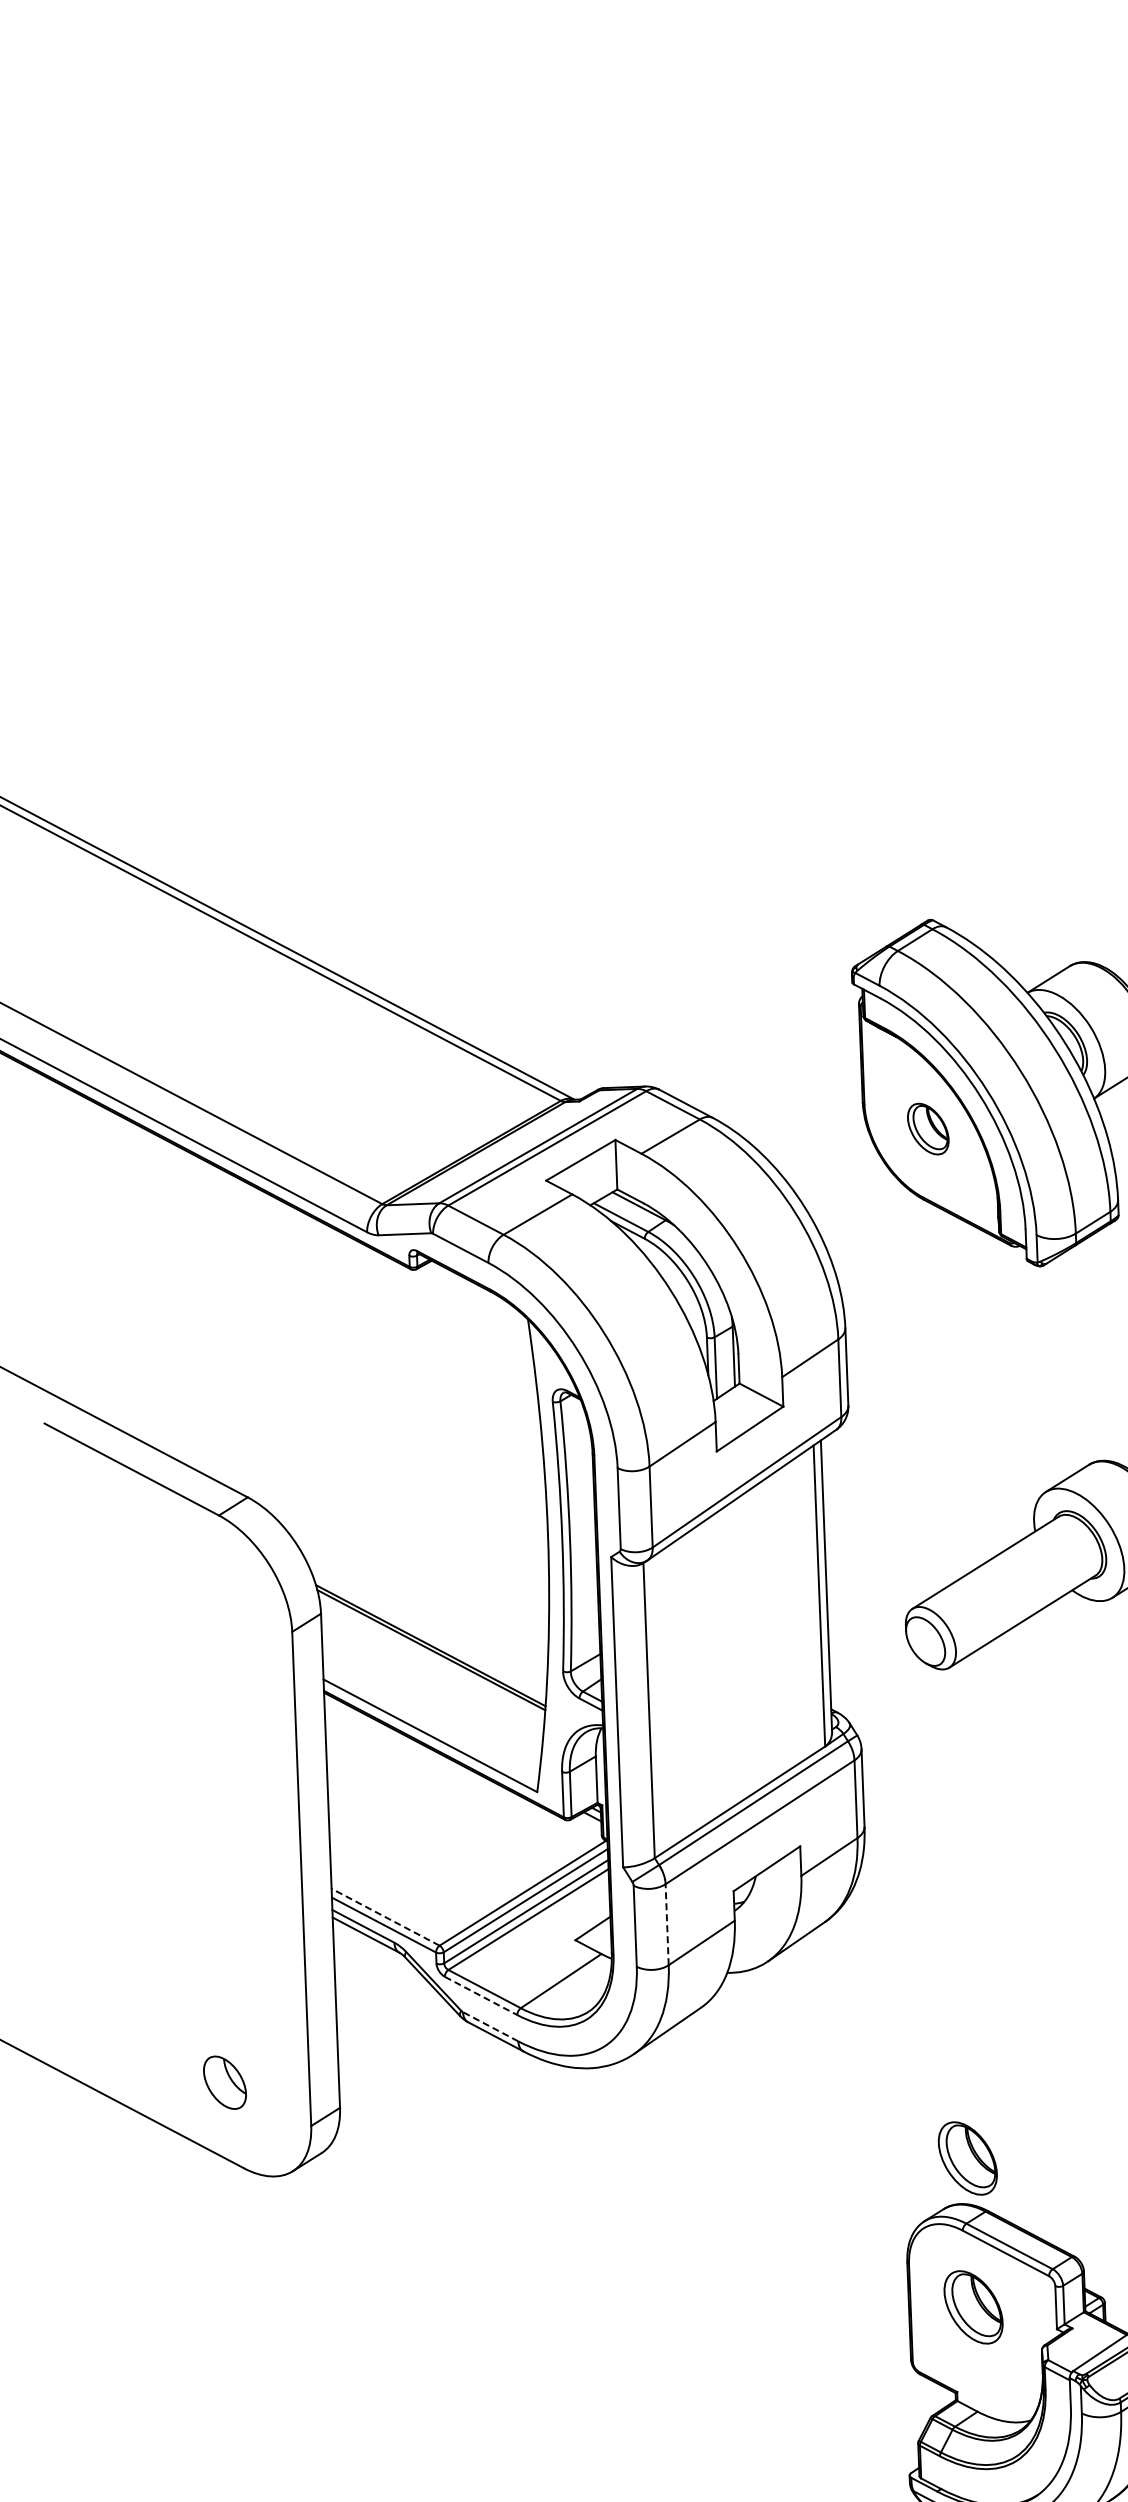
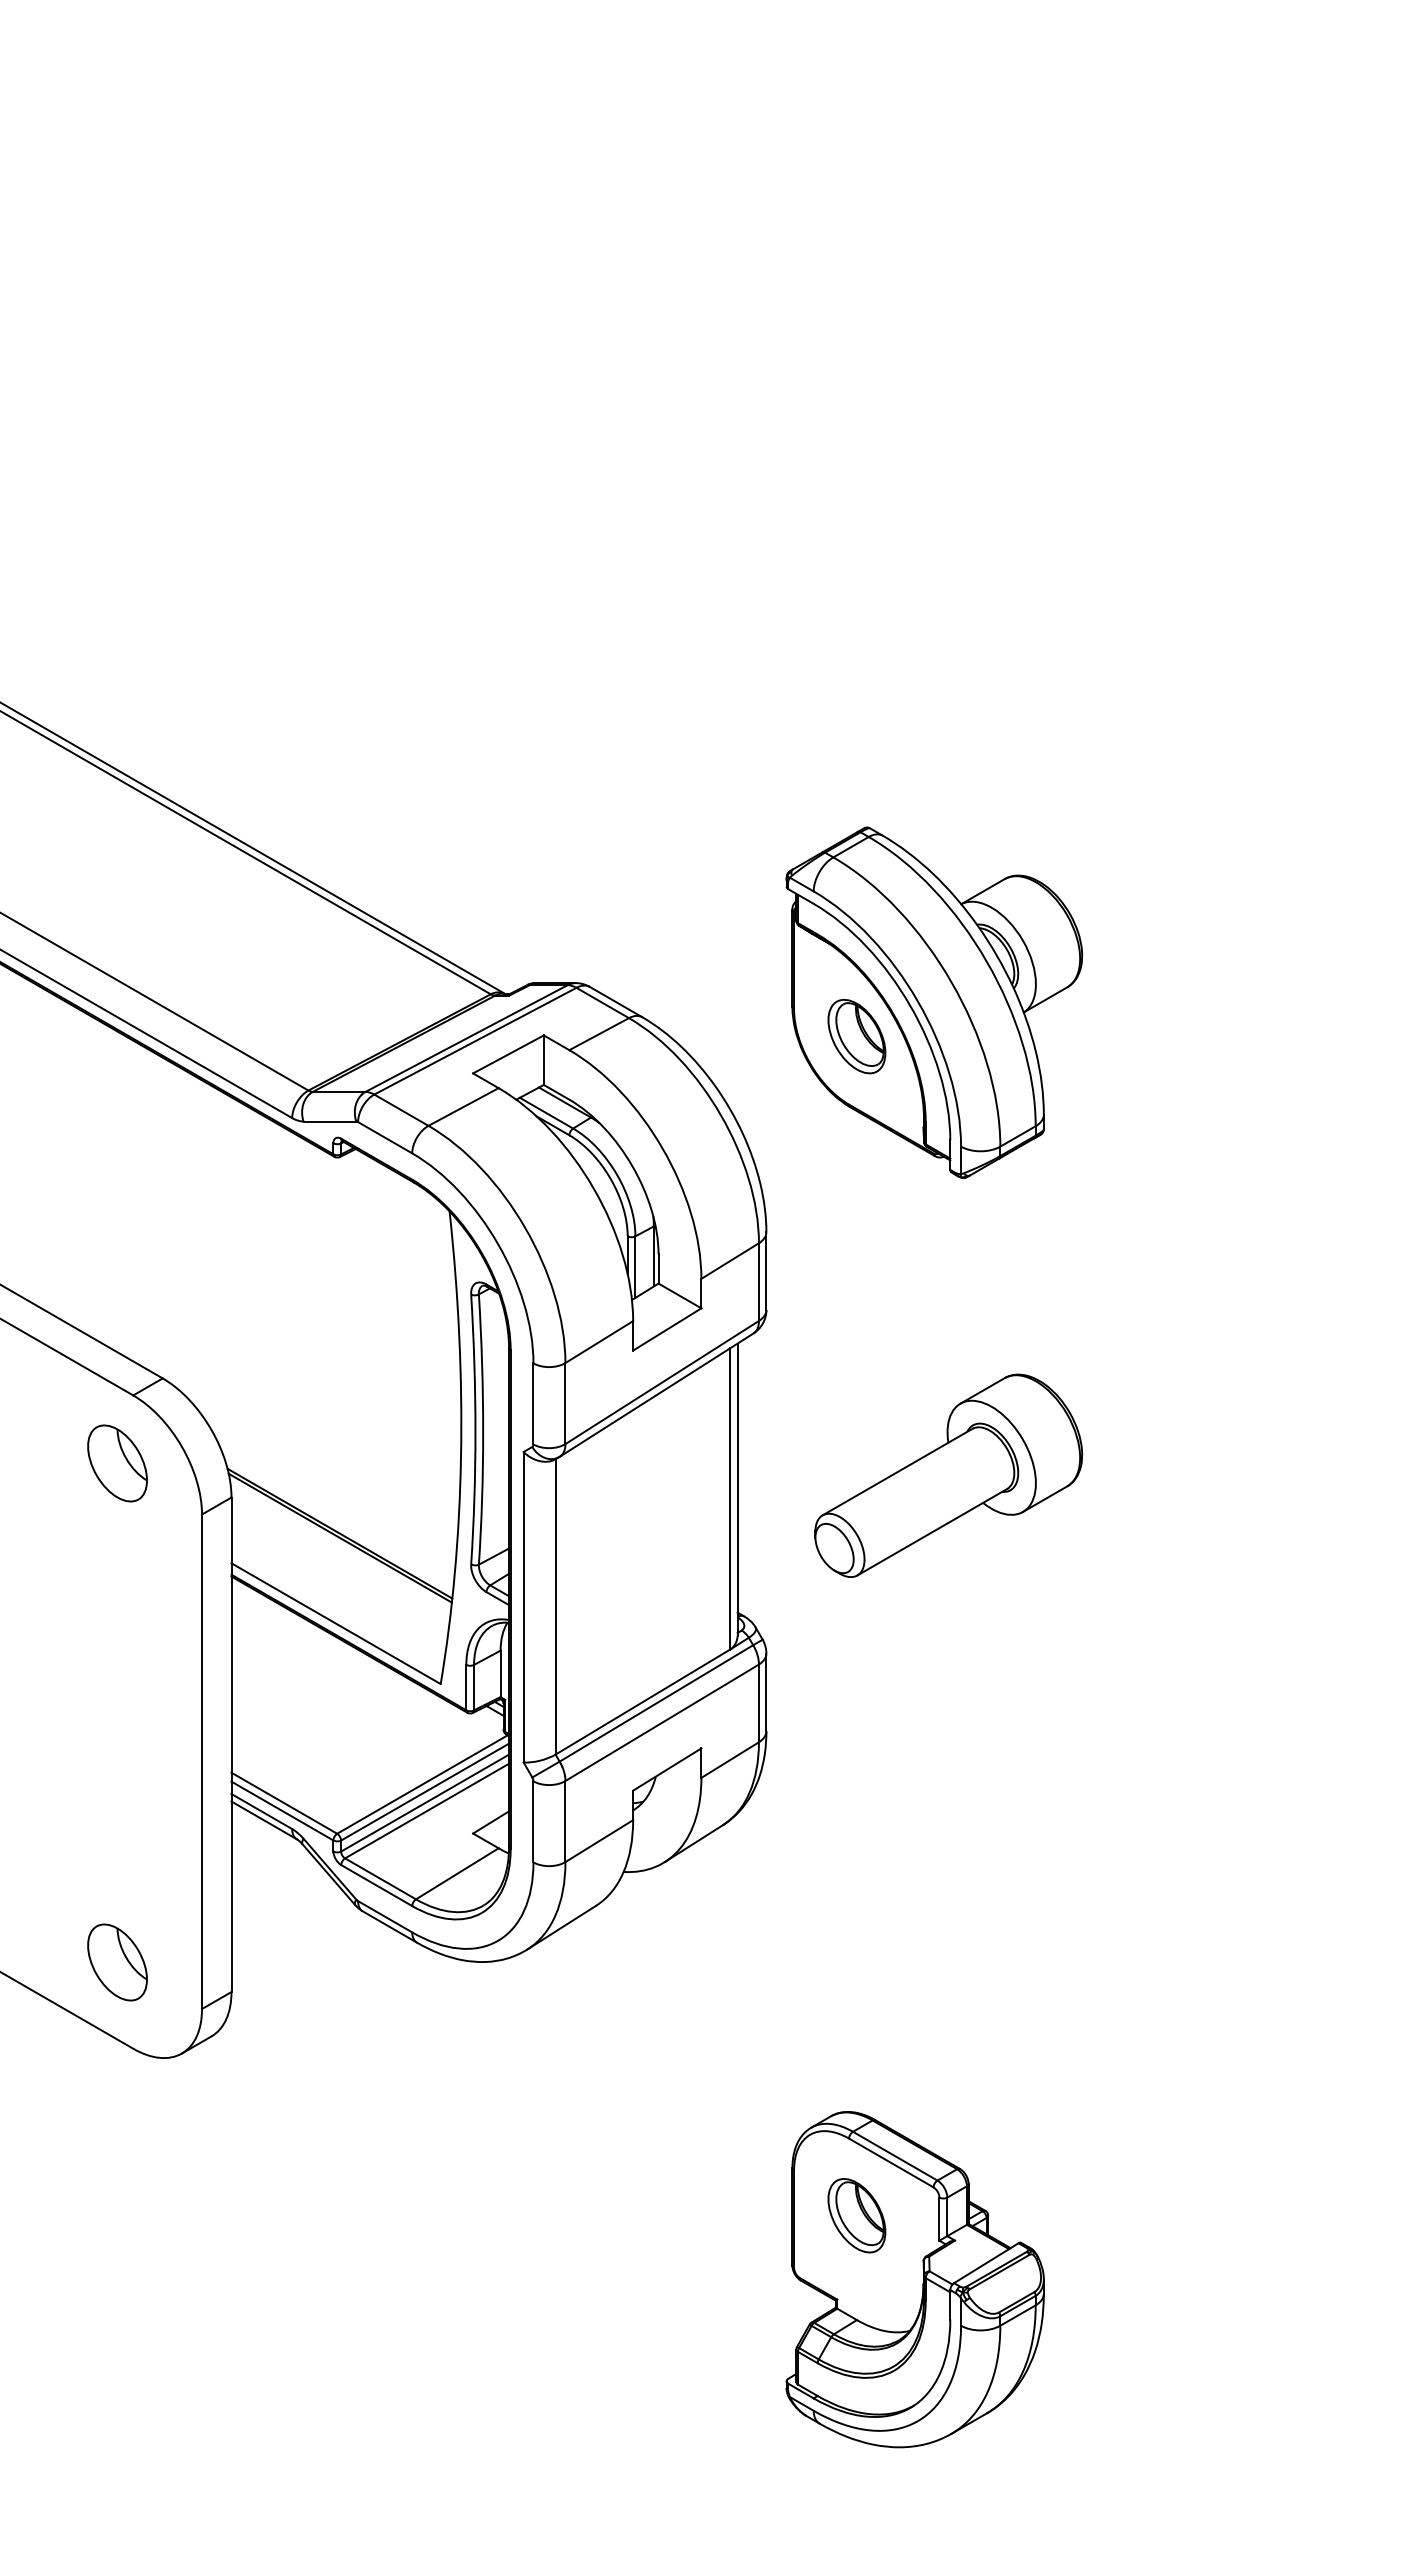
part: (927, 1129) -> (856, 1036), size x1.43
part: (205, 1584) -> (117, 1463), added
line: (384, 1916) -> (283, 1802), dashed -> solid
line: (667, 1924) -> (565, 1821), dashed -> solid
line: (480, 1995) -> (376, 1885), dashed -> solid
line: (490, 2026) -> (384, 1916), dashed -> solid
part: (224, 2082) -> (117, 1962), size x1.43
part: (967, 2158) -> (856, 2066), removed

